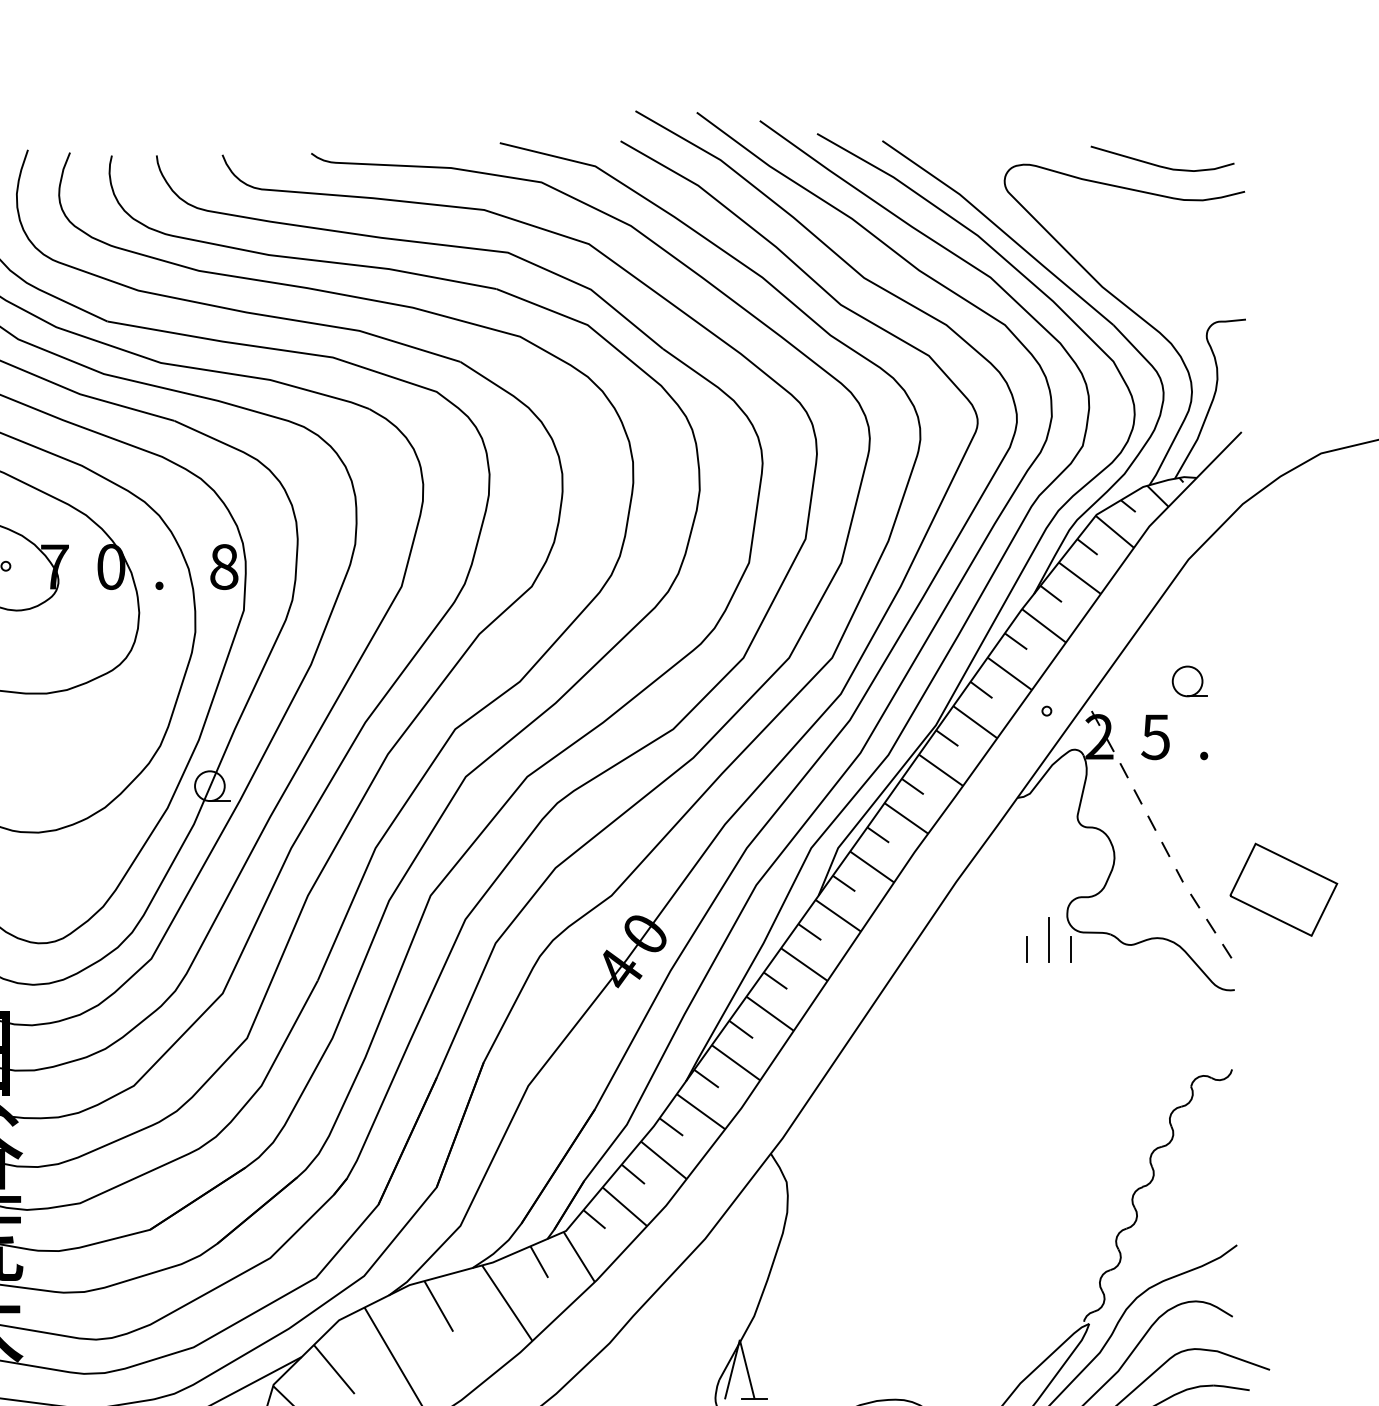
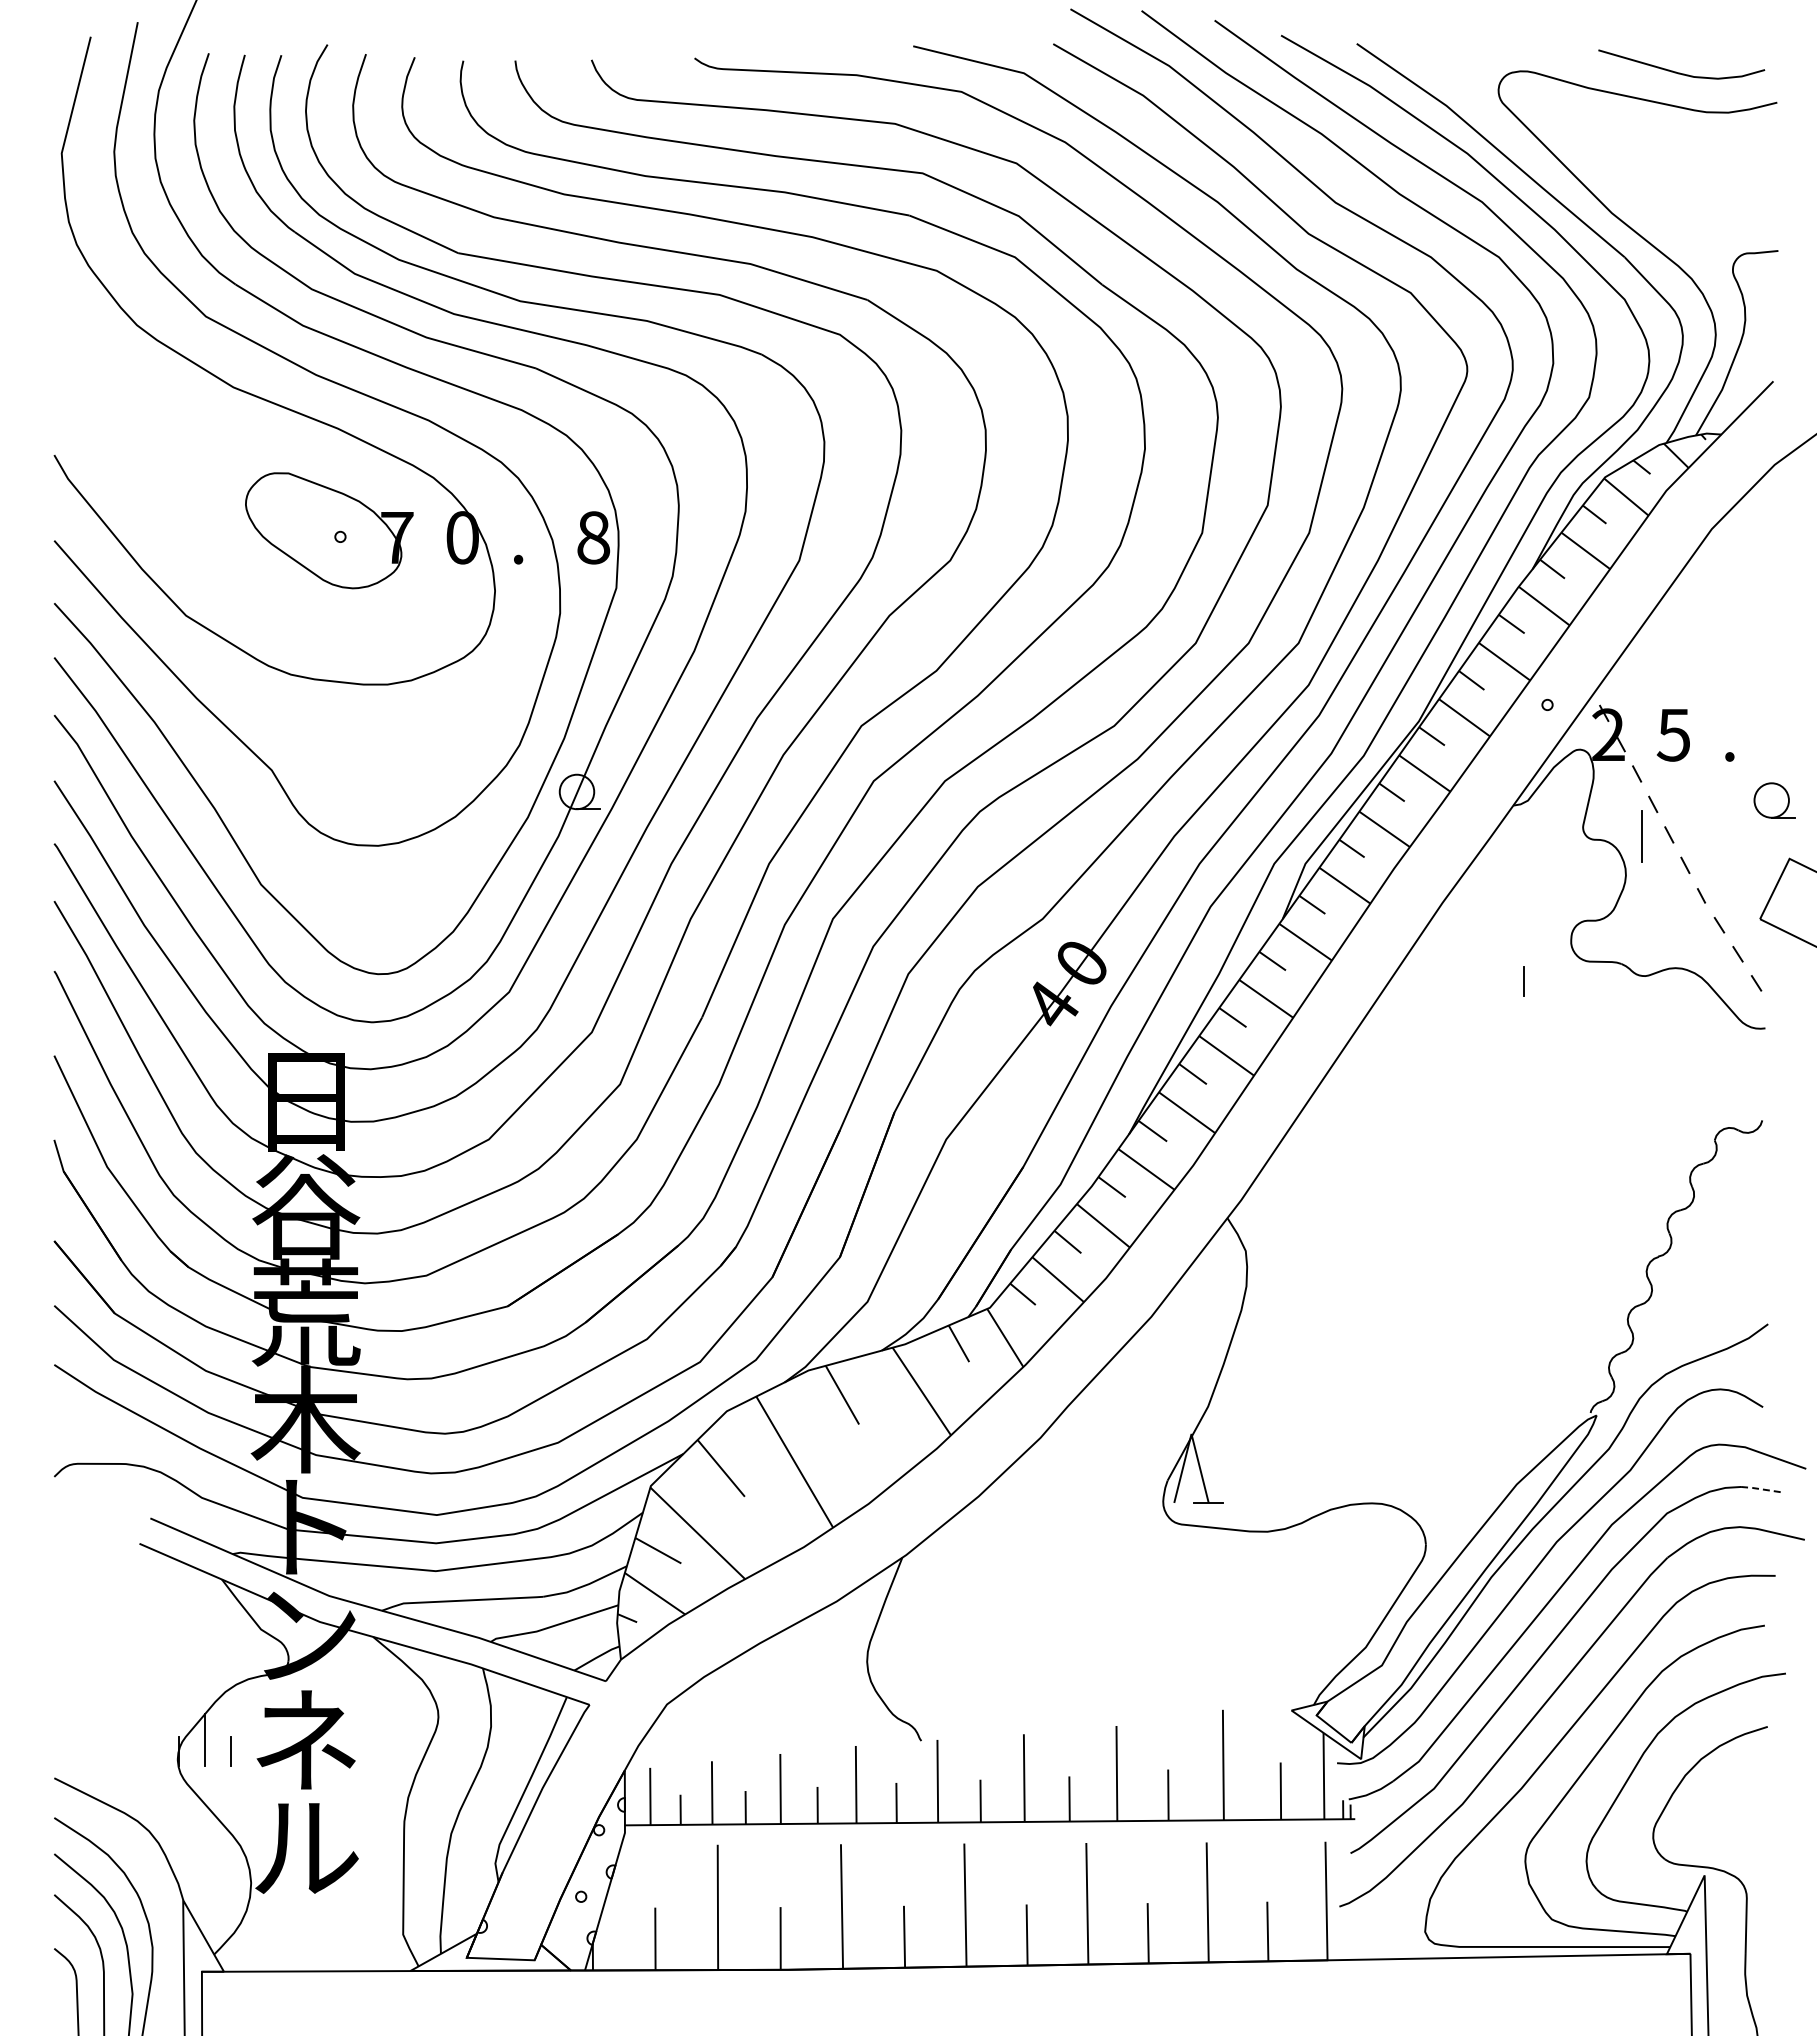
part: (1190, 681) -> (1774, 800), moved
line: (1048, 940) -> (1641, 836), moved
line: (1071, 949) -> (1575, 981), removed
line: (1231, 1387) -> (1761, 1489), solid -> dashed

